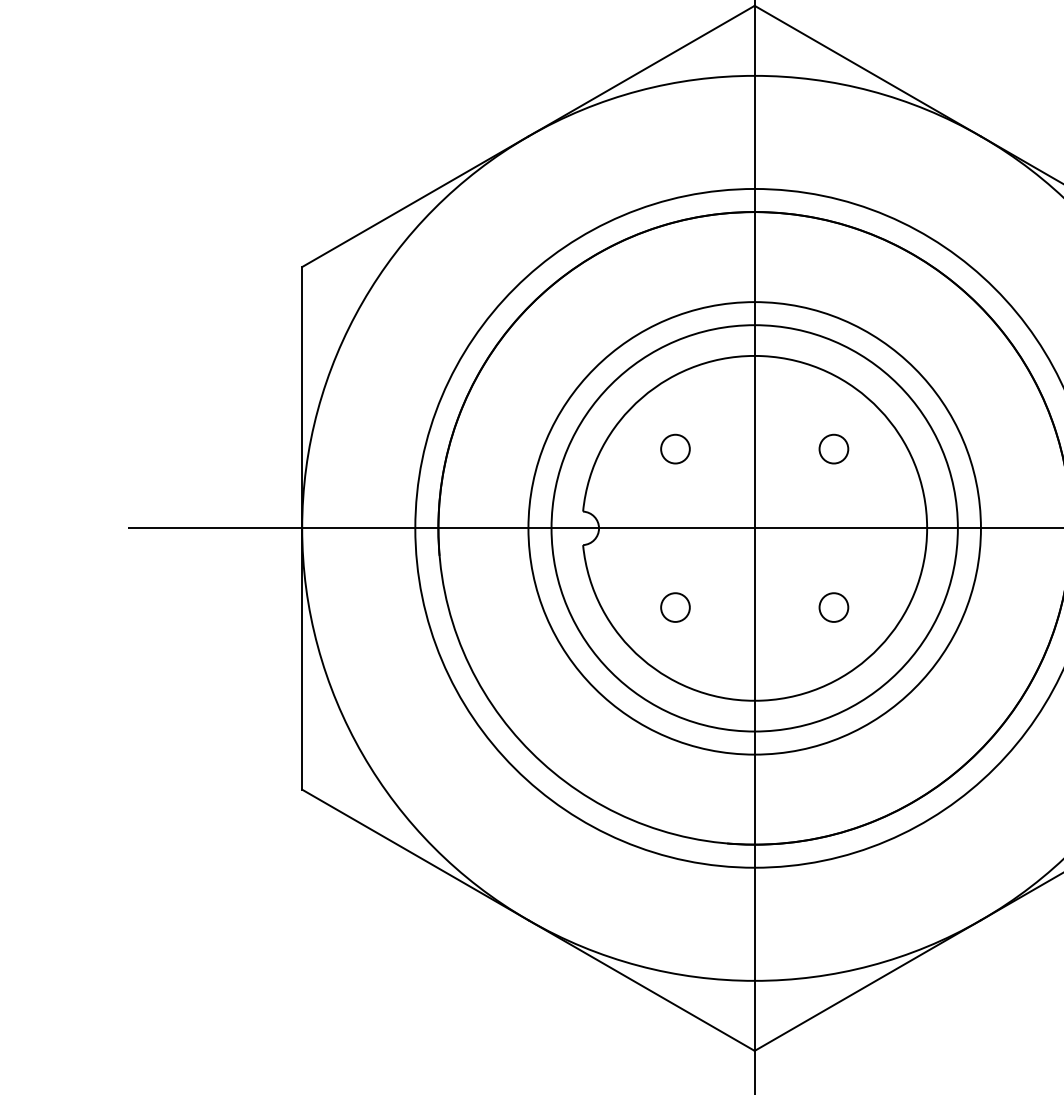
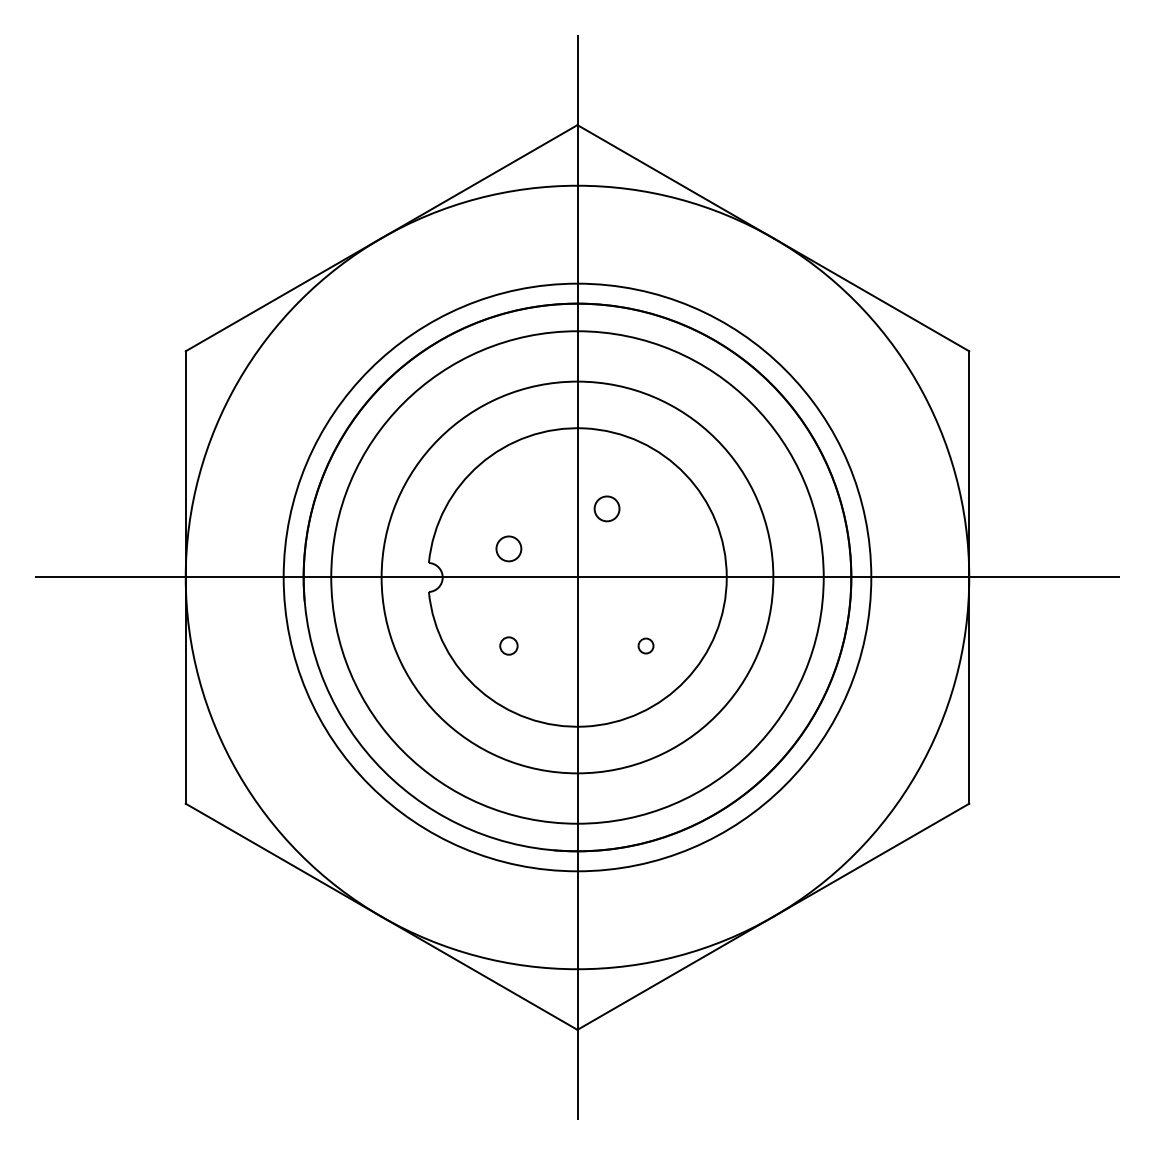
circle: (675, 448) -> (508, 548), moved
circle: (833, 448) -> (606, 508), moved
circle: (754, 528) -> (577, 577), size x1.4
circle: (675, 606) -> (508, 645), size x0.7
circle: (833, 606) -> (645, 645), size x0.6

